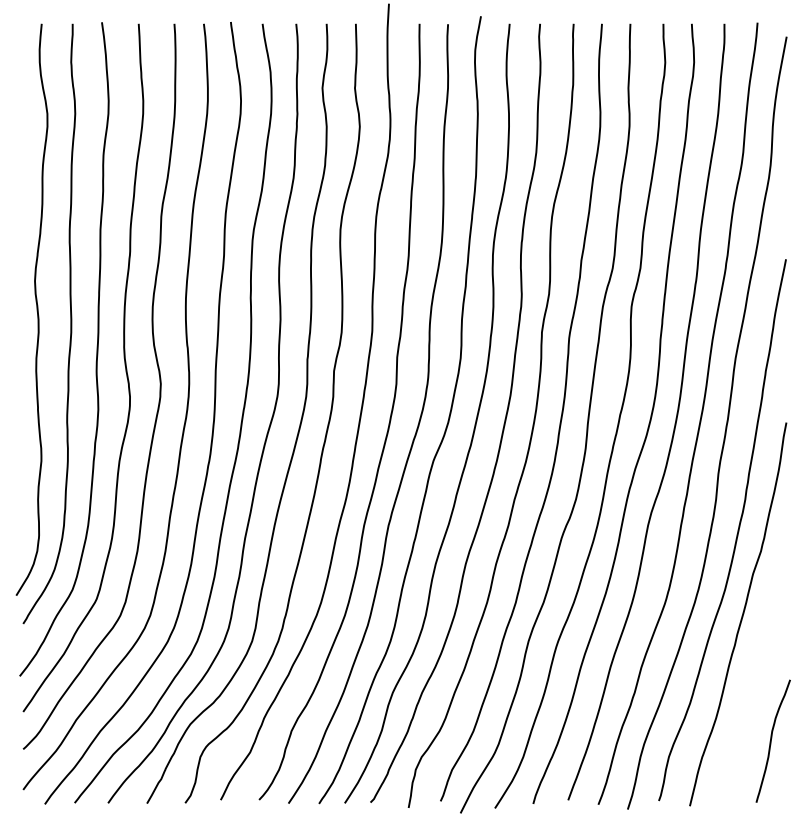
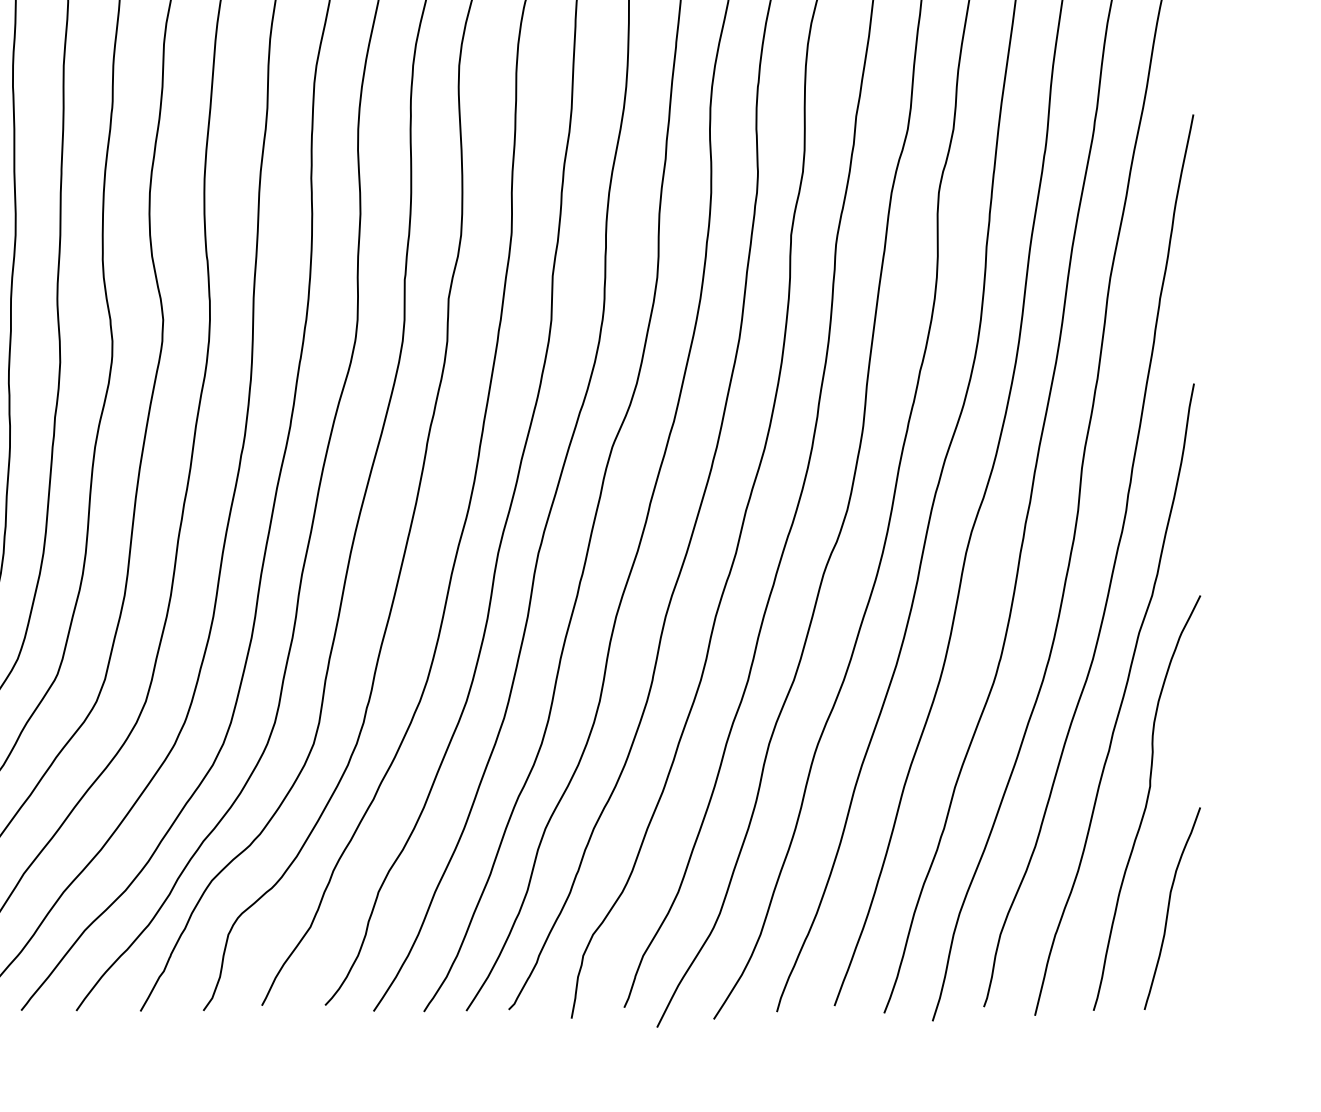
curve: (757, 677) -> (1146, 803), added

